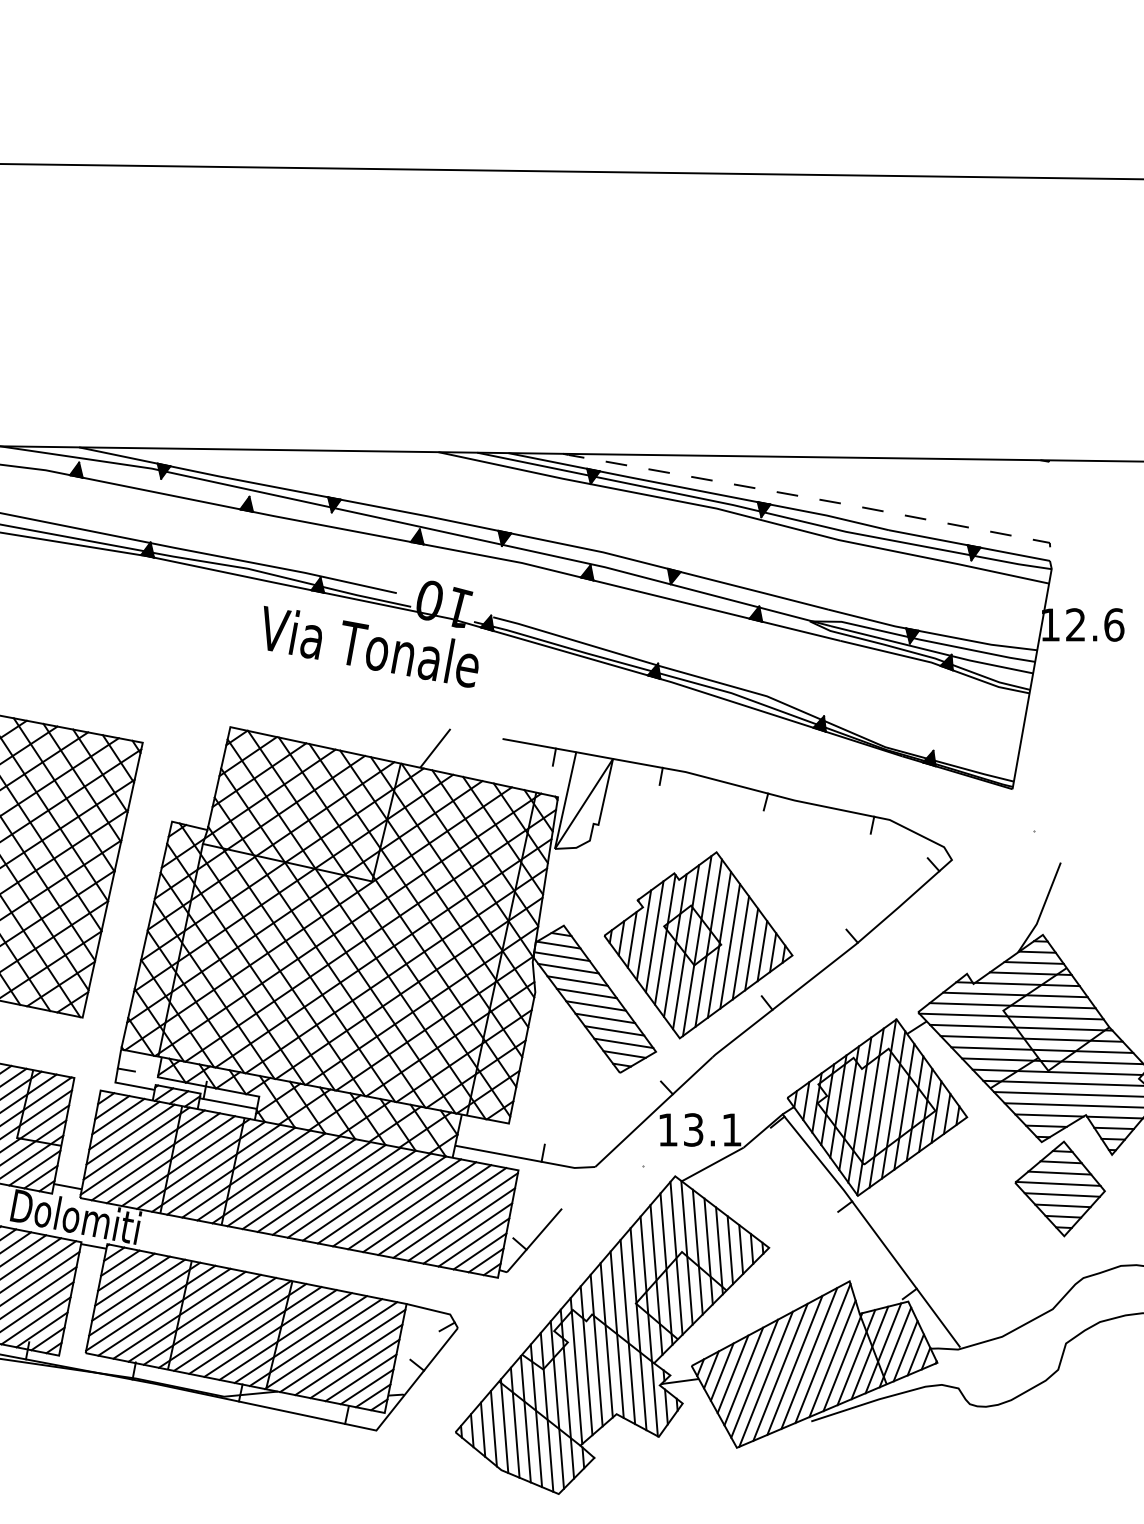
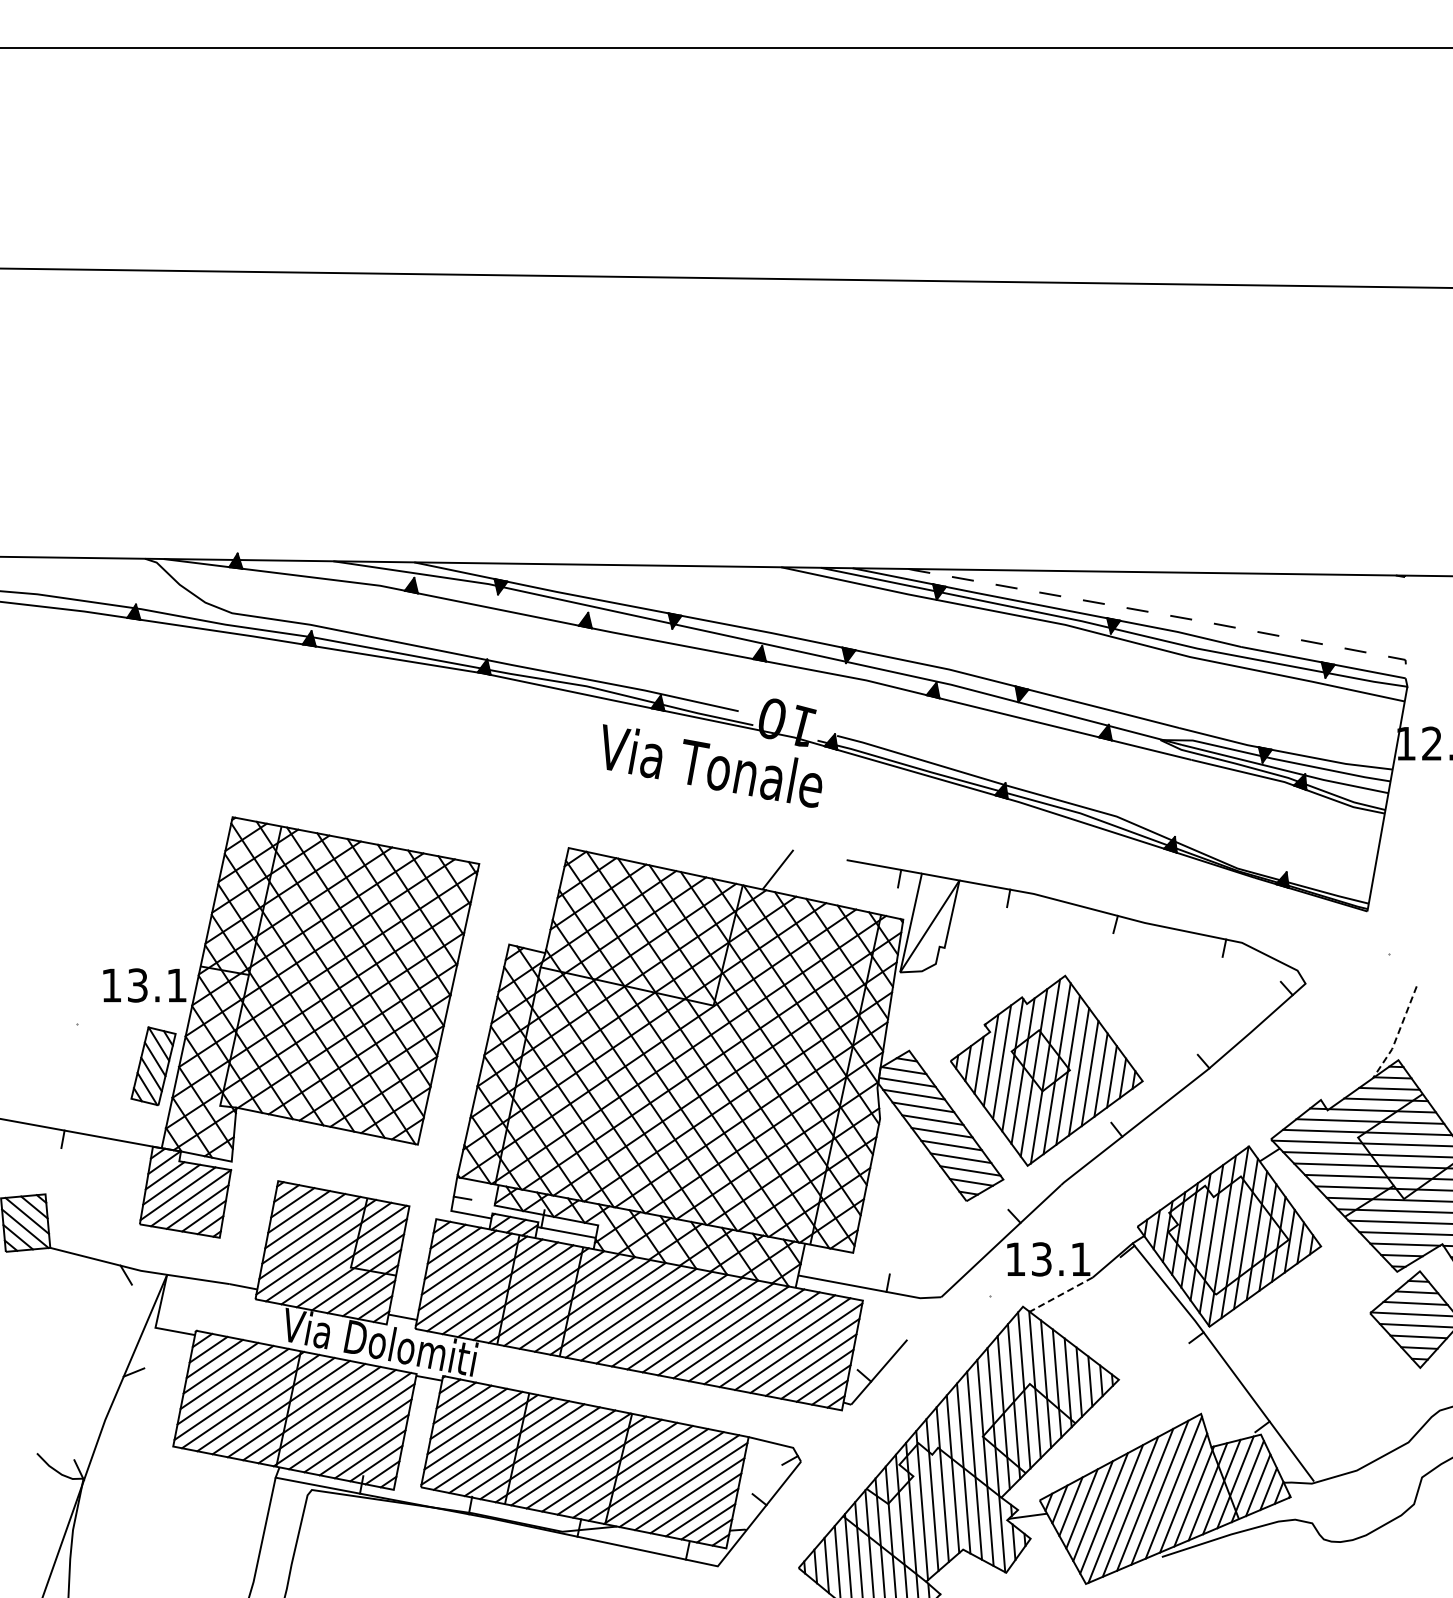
line: (1041, 909) -> (1397, 1034), solid -> dashed
line: (712, 1164) -> (1061, 1294), solid -> dashed

